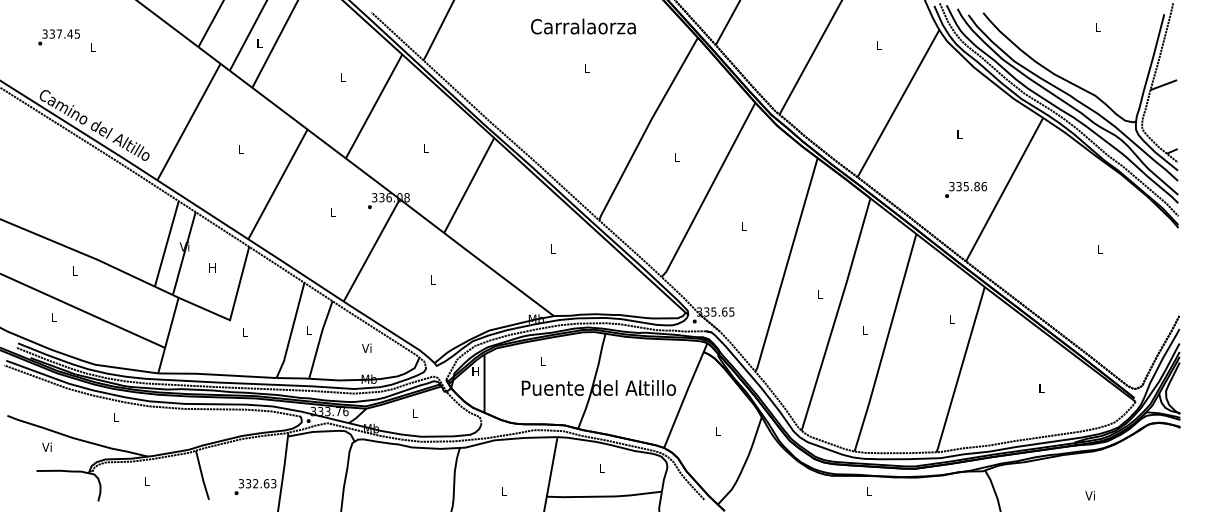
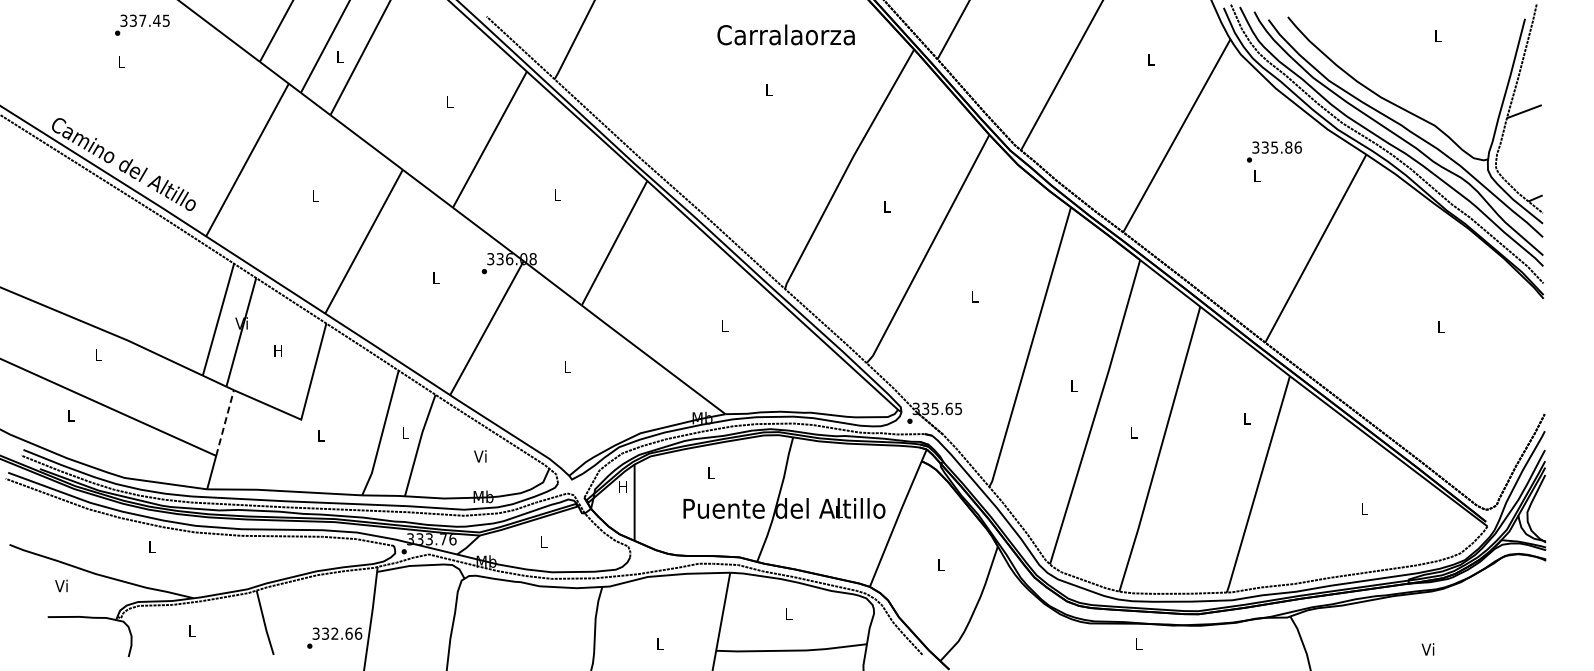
text: (582, 26) -> (785, 34), moved
text: (59, 36) -> (142, 24), moved
text: (966, 189) -> (1274, 151), moved
line: (172, 322) -> (225, 422), solid -> dashed
text: (273, 483) -> (358, 633), 332.63 -> 332.66

